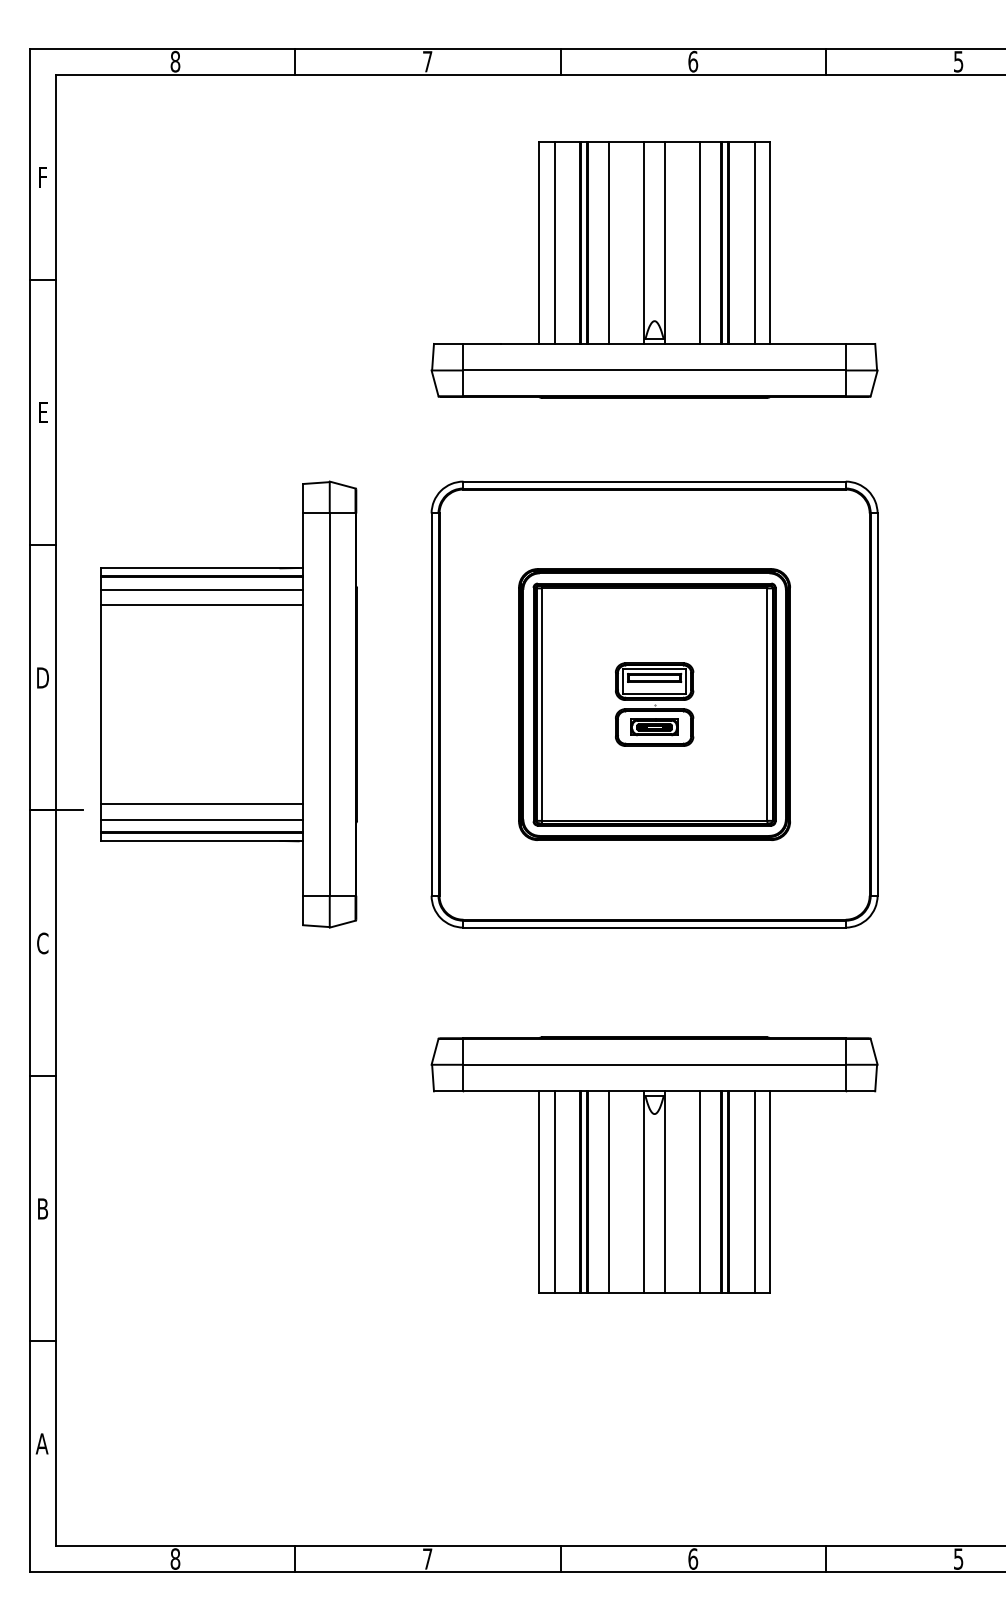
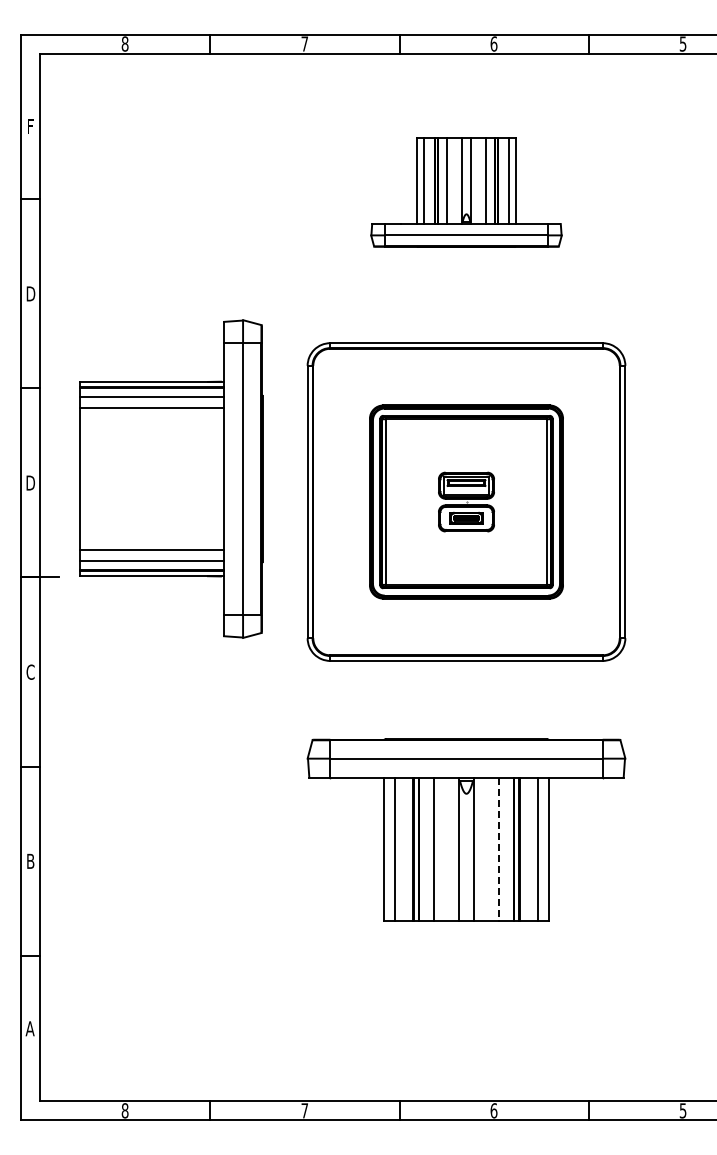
part: (654, 270) -> (466, 192), size x0.6
text: (42, 411) -> (30, 293), E -> D
part: (229, 703) -> (171, 478), moved
line: (699, 1192) -> (498, 849), solid -> dashed

